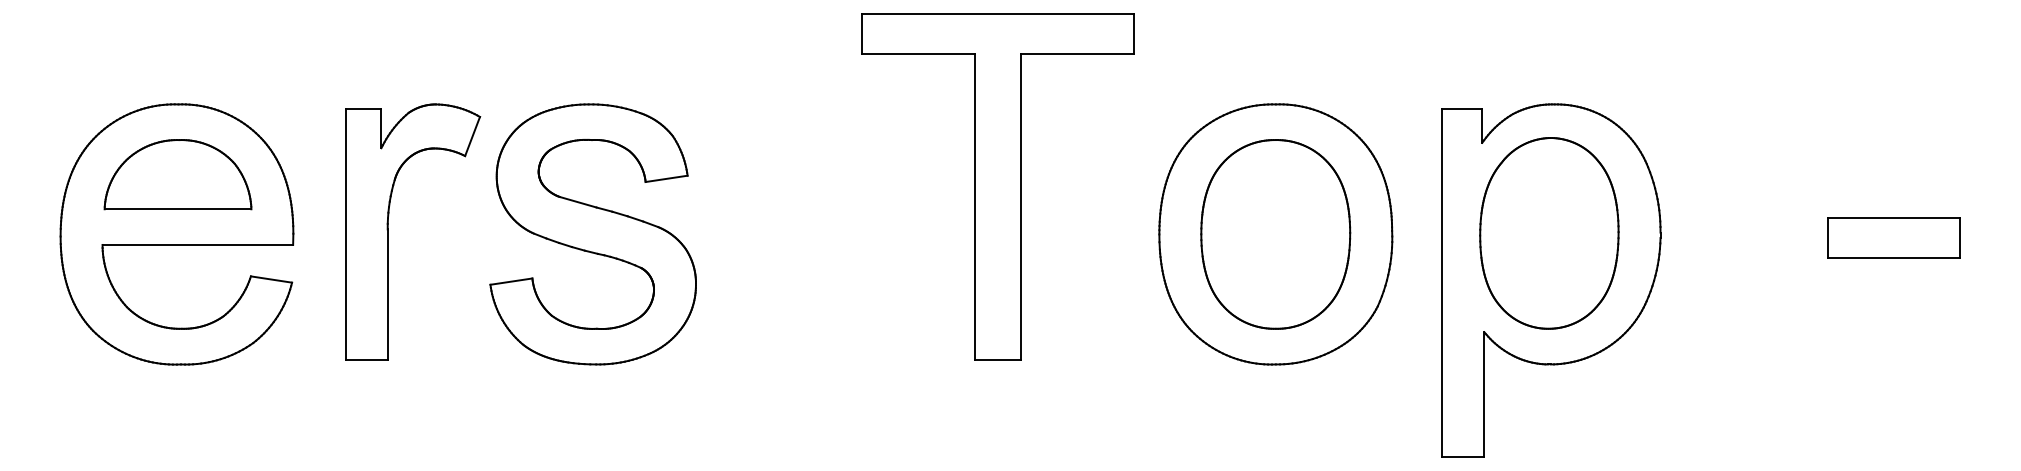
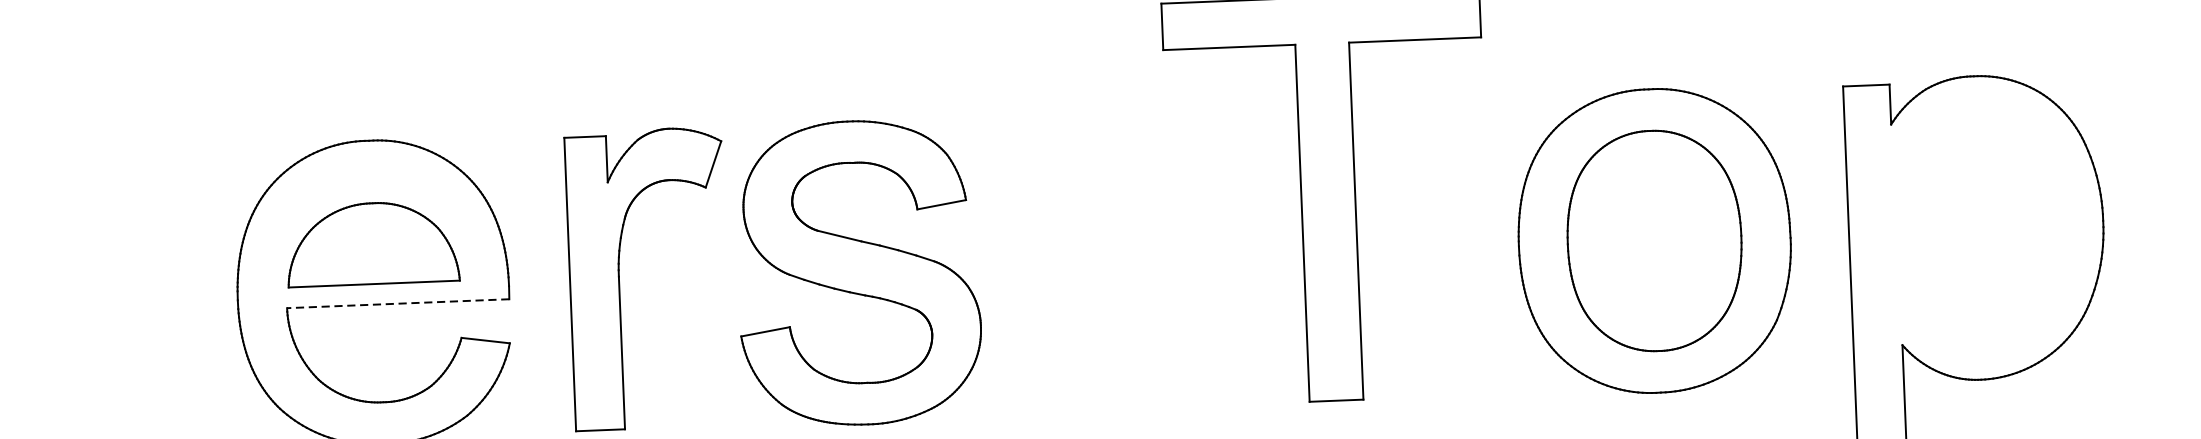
part: (177, 174) -> (372, 243), moved
part: (1549, 233) -> (1973, 227), removed
line: (197, 244) -> (397, 303), solid -> dashed

